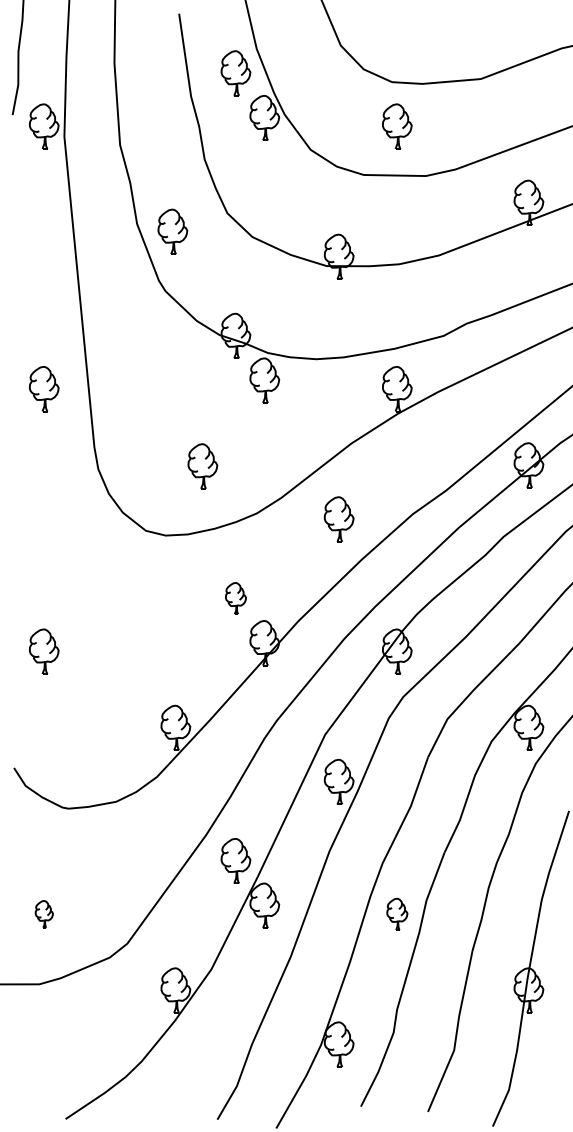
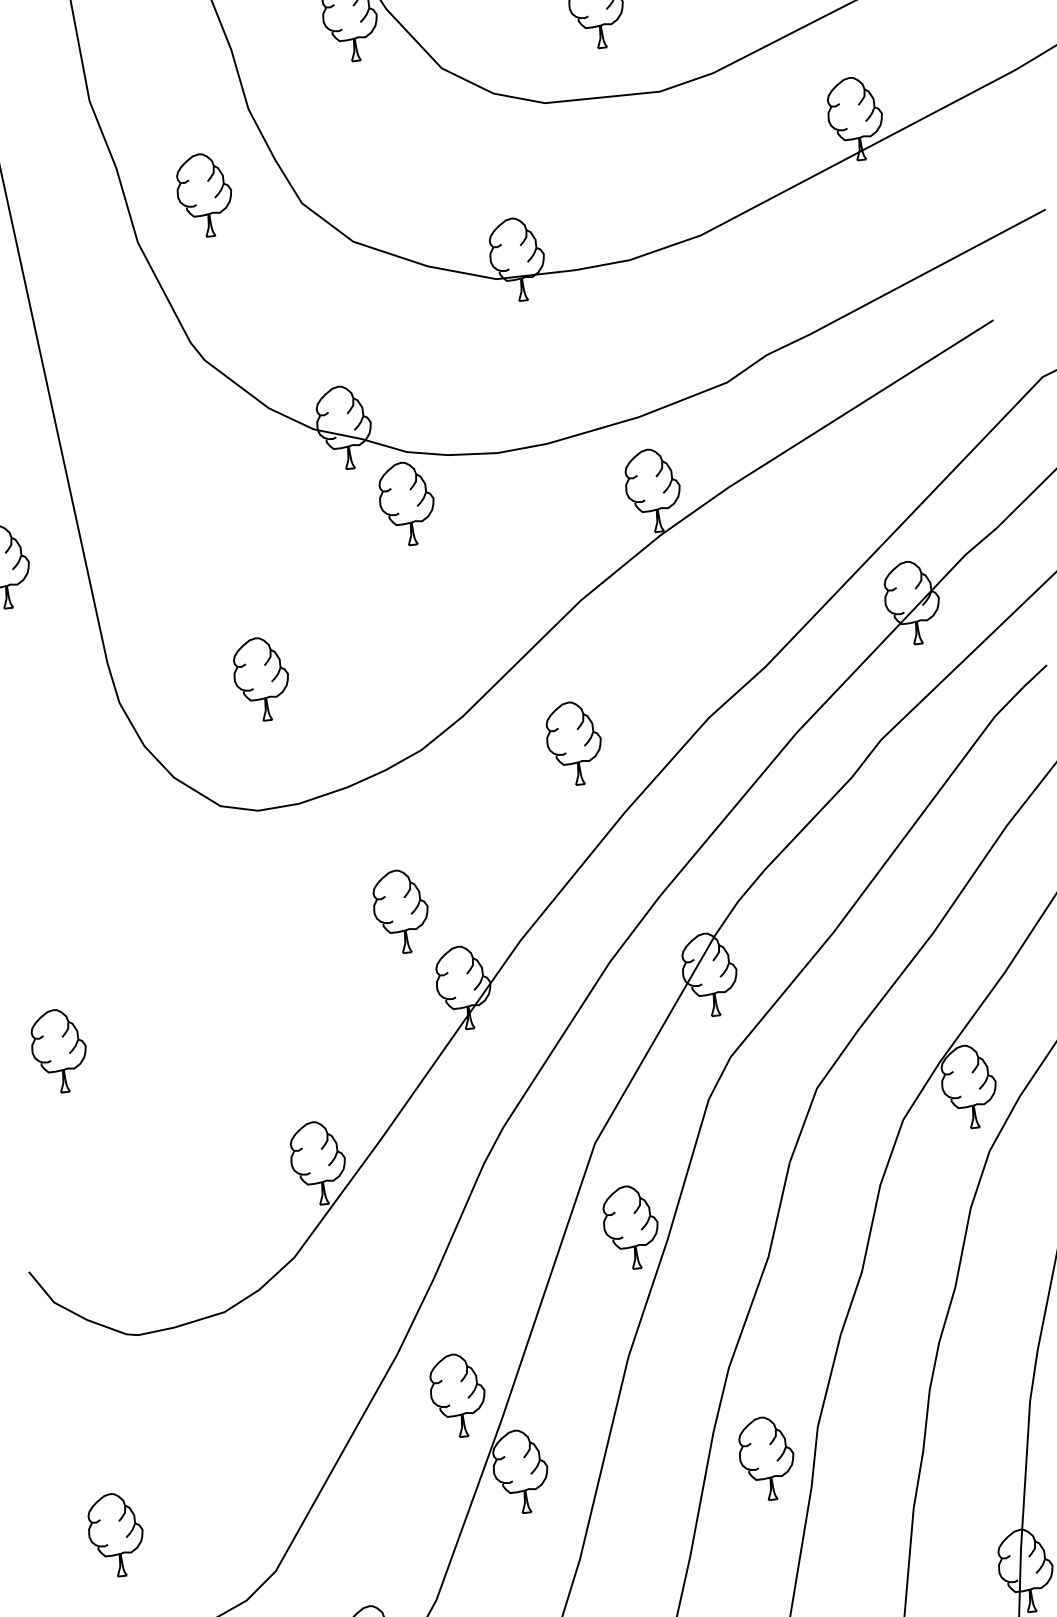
part: (172, 231) -> (204, 194), moved
part: (202, 466) -> (260, 679), moved
part: (235, 598) -> (400, 911), size x1.43
part: (44, 914) -> (116, 1535), size x1.67
part: (397, 914) -> (767, 1458), size x1.43

